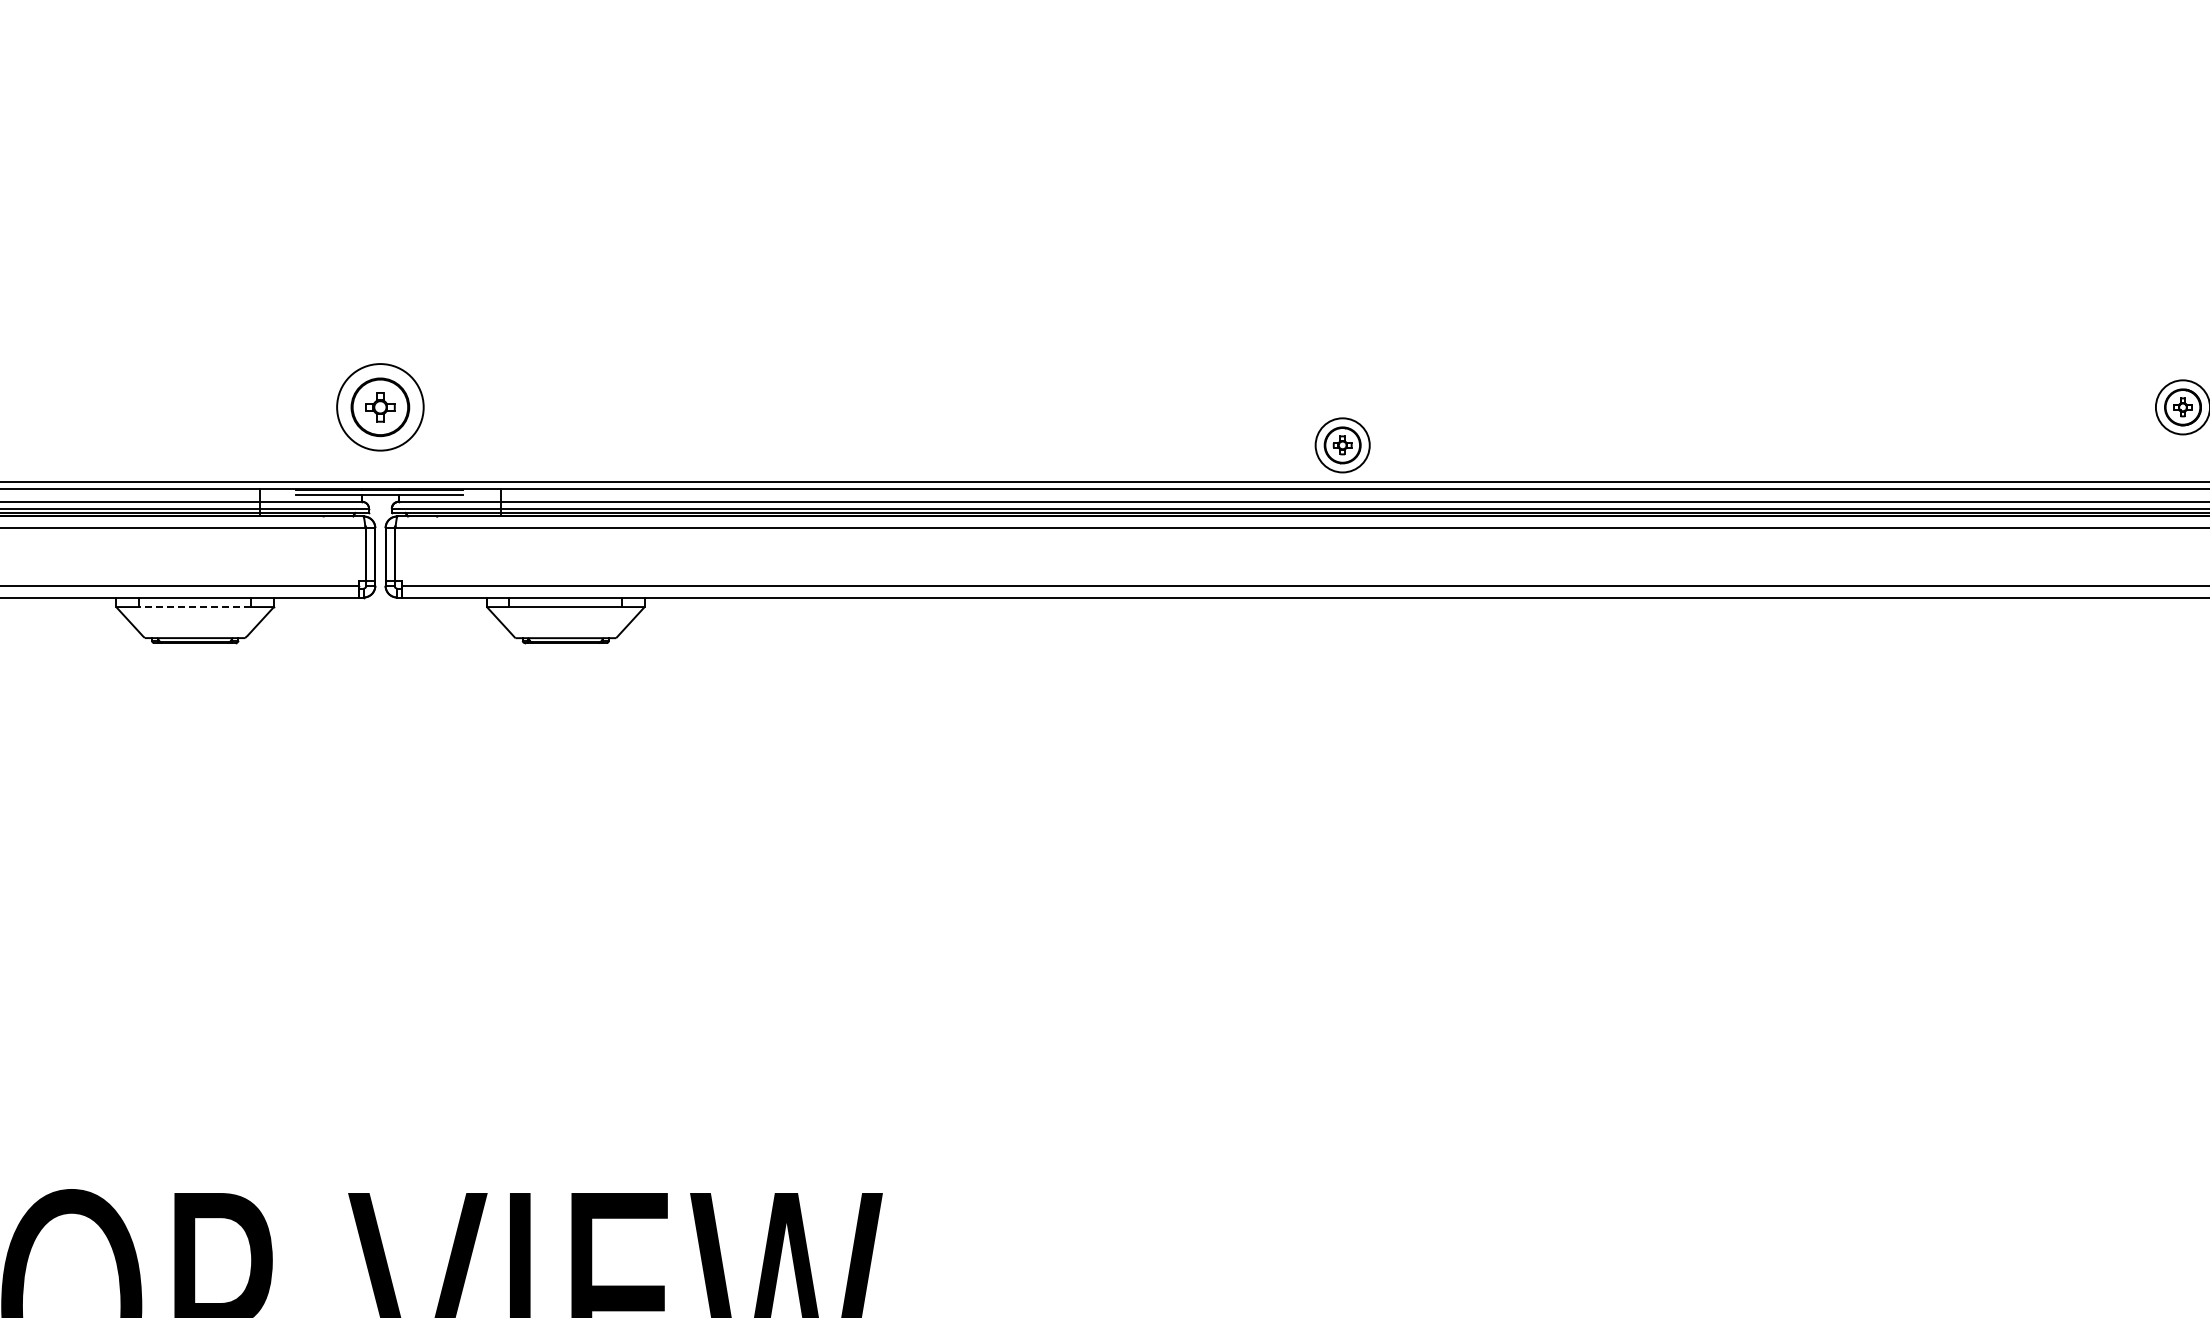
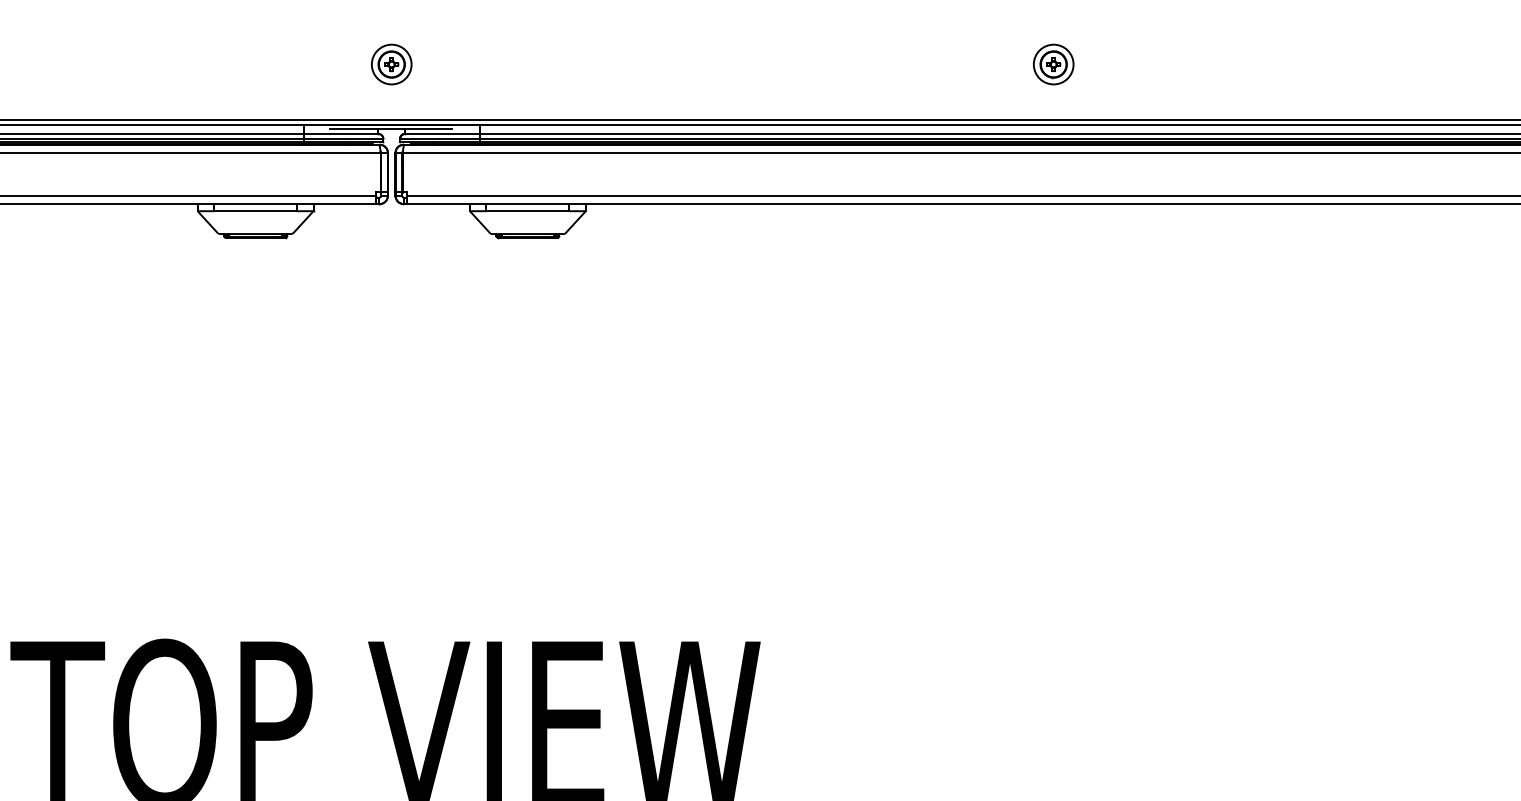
part: (380, 407) -> (391, 64), size x0.62
part: (1342, 445) -> (1053, 64), moved
line: (194, 607) -> (255, 211), dashed -> solid

